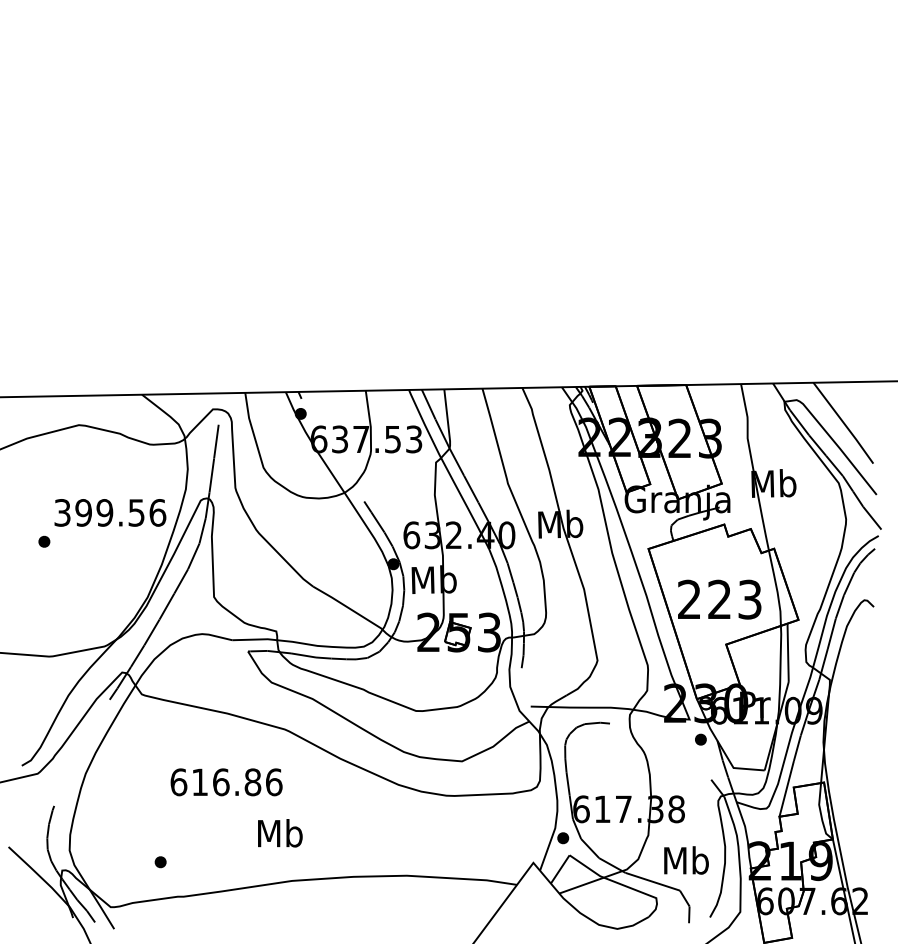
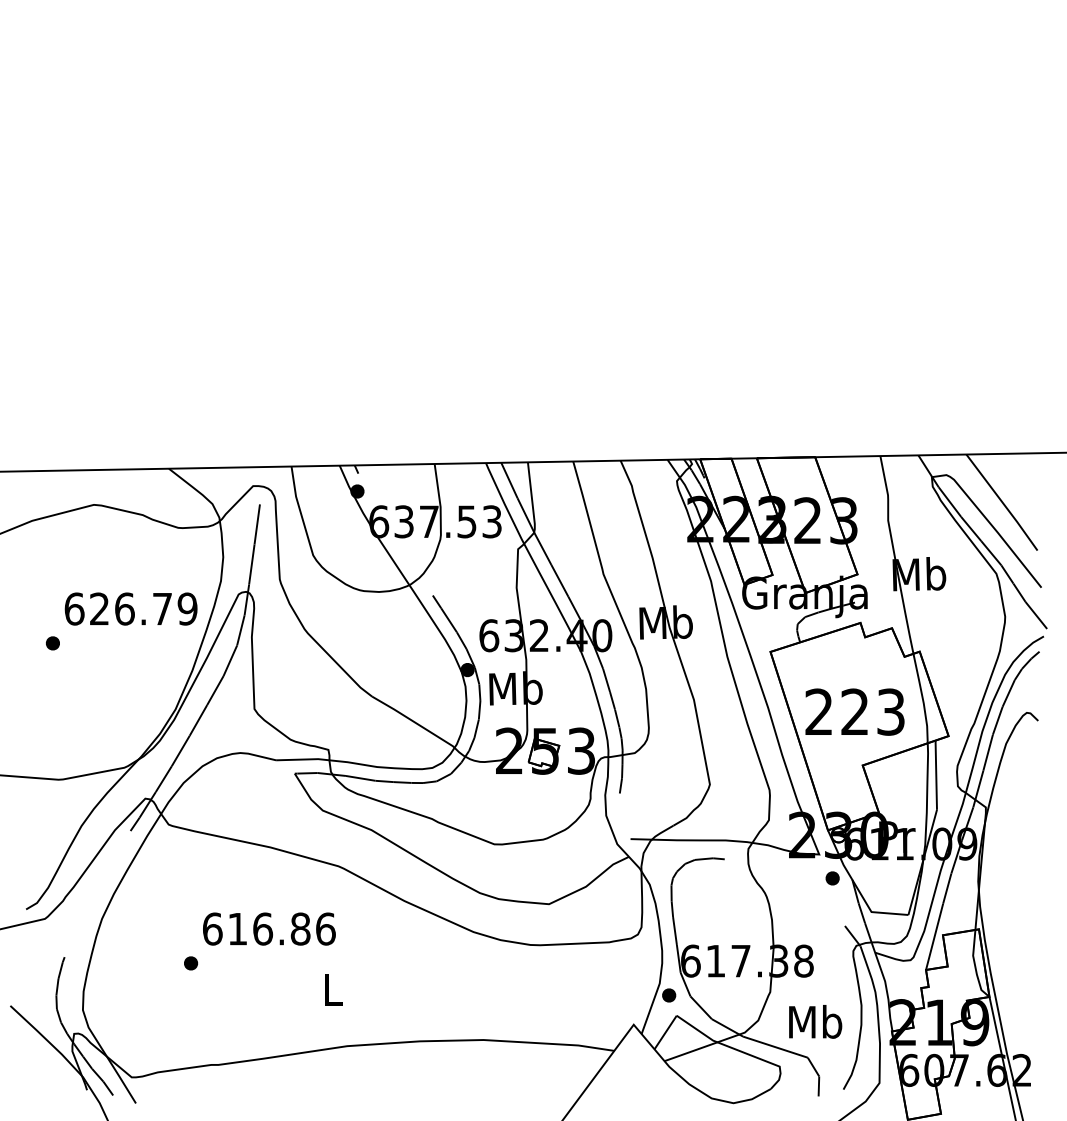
text: (110, 512) -> (131, 608), 399.56 -> 626.79
text: (280, 833) -> (333, 989), Mb -> L
part: (160, 862) -> (190, 963), moved

